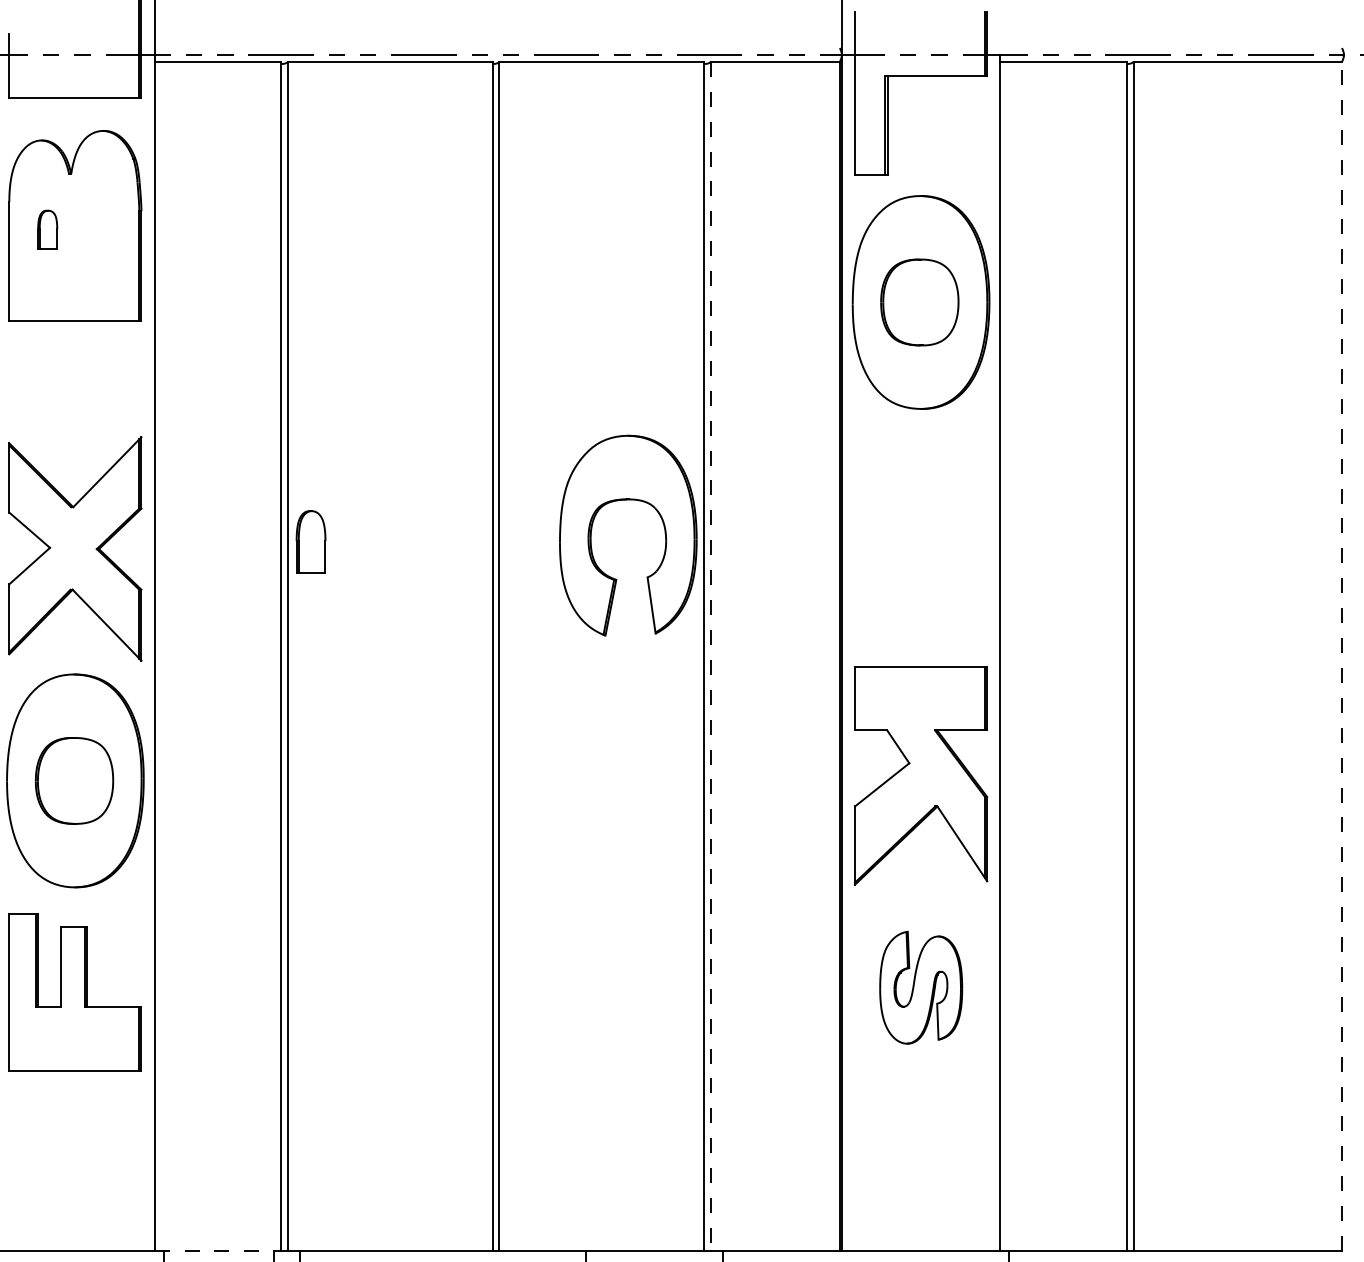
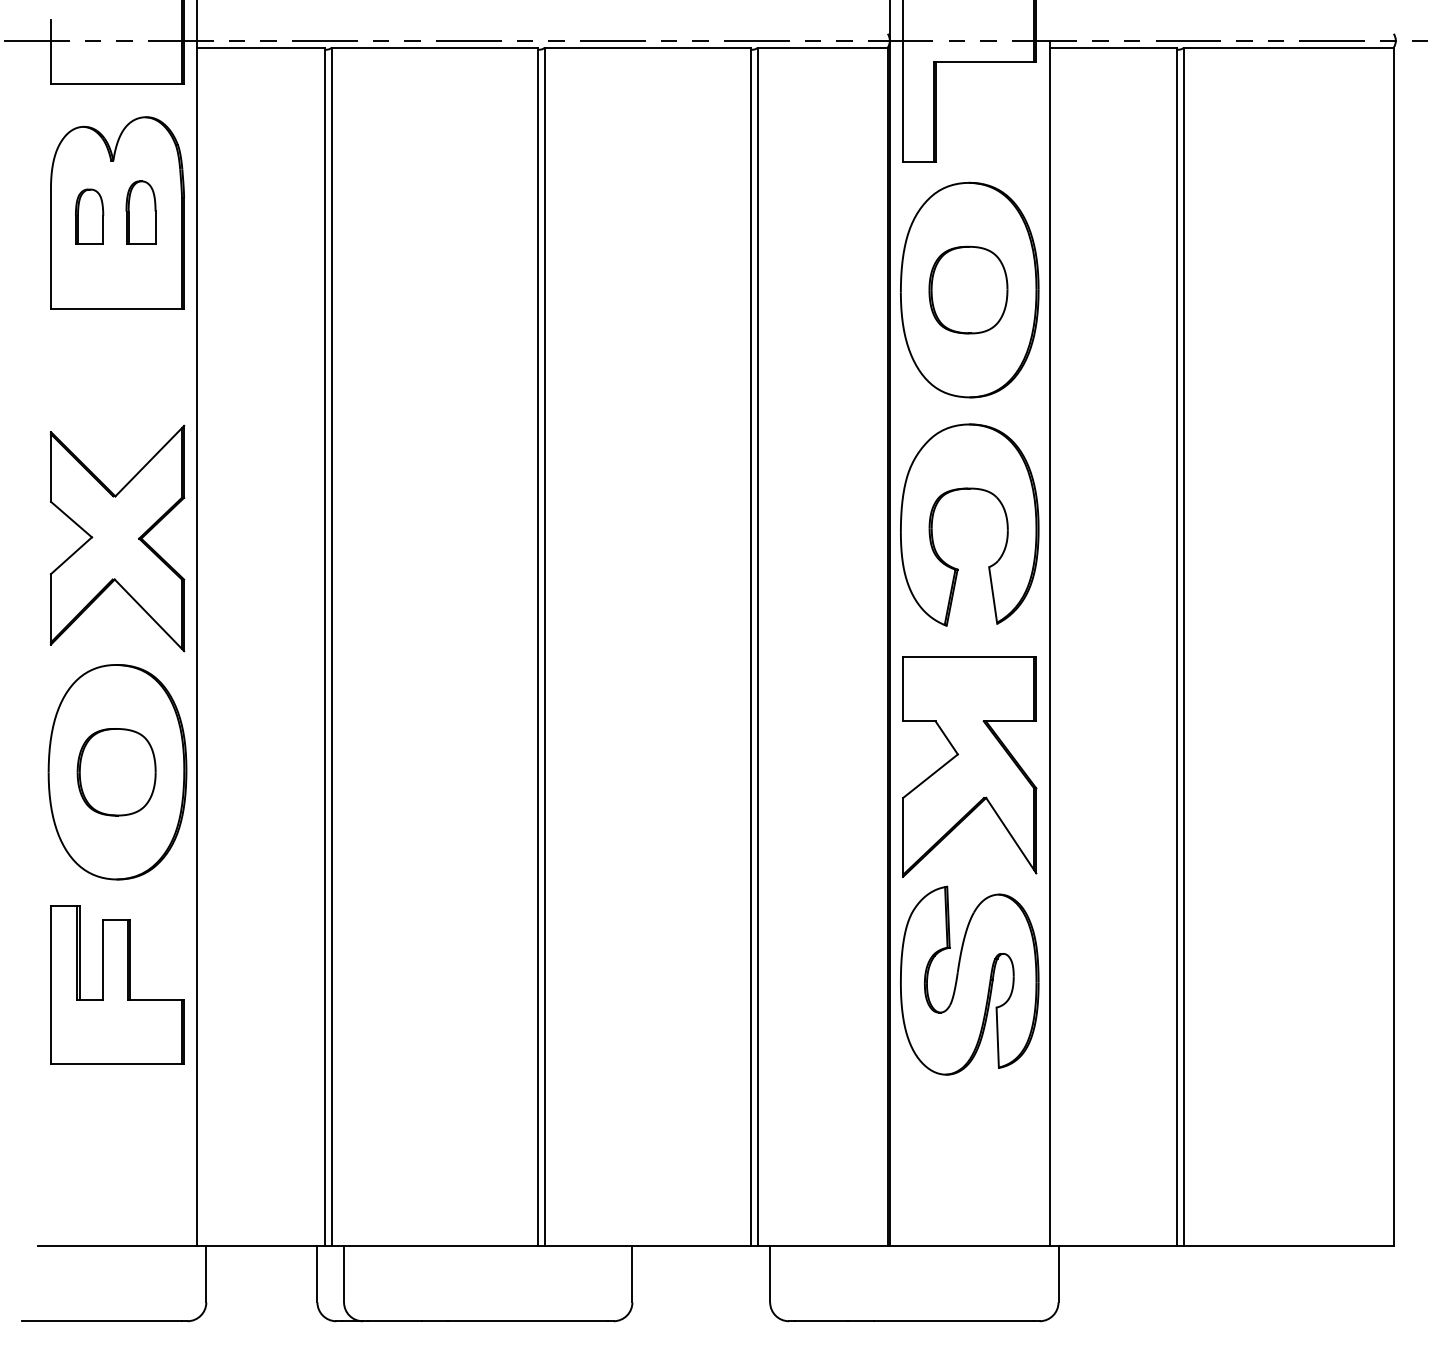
part: (47, 229) -> (89, 216), size x1.43
part: (628, 500) -> (969, 489), moved
part: (310, 542) -> (140, 212), moved
line: (1341, 656) -> (1393, 646), dashed -> solid
line: (710, 657) -> (757, 647), dashed -> solid
part: (920, 987) -> (969, 980), size x1.67
line: (218, 1250) -> (261, 1245), dashed -> solid

